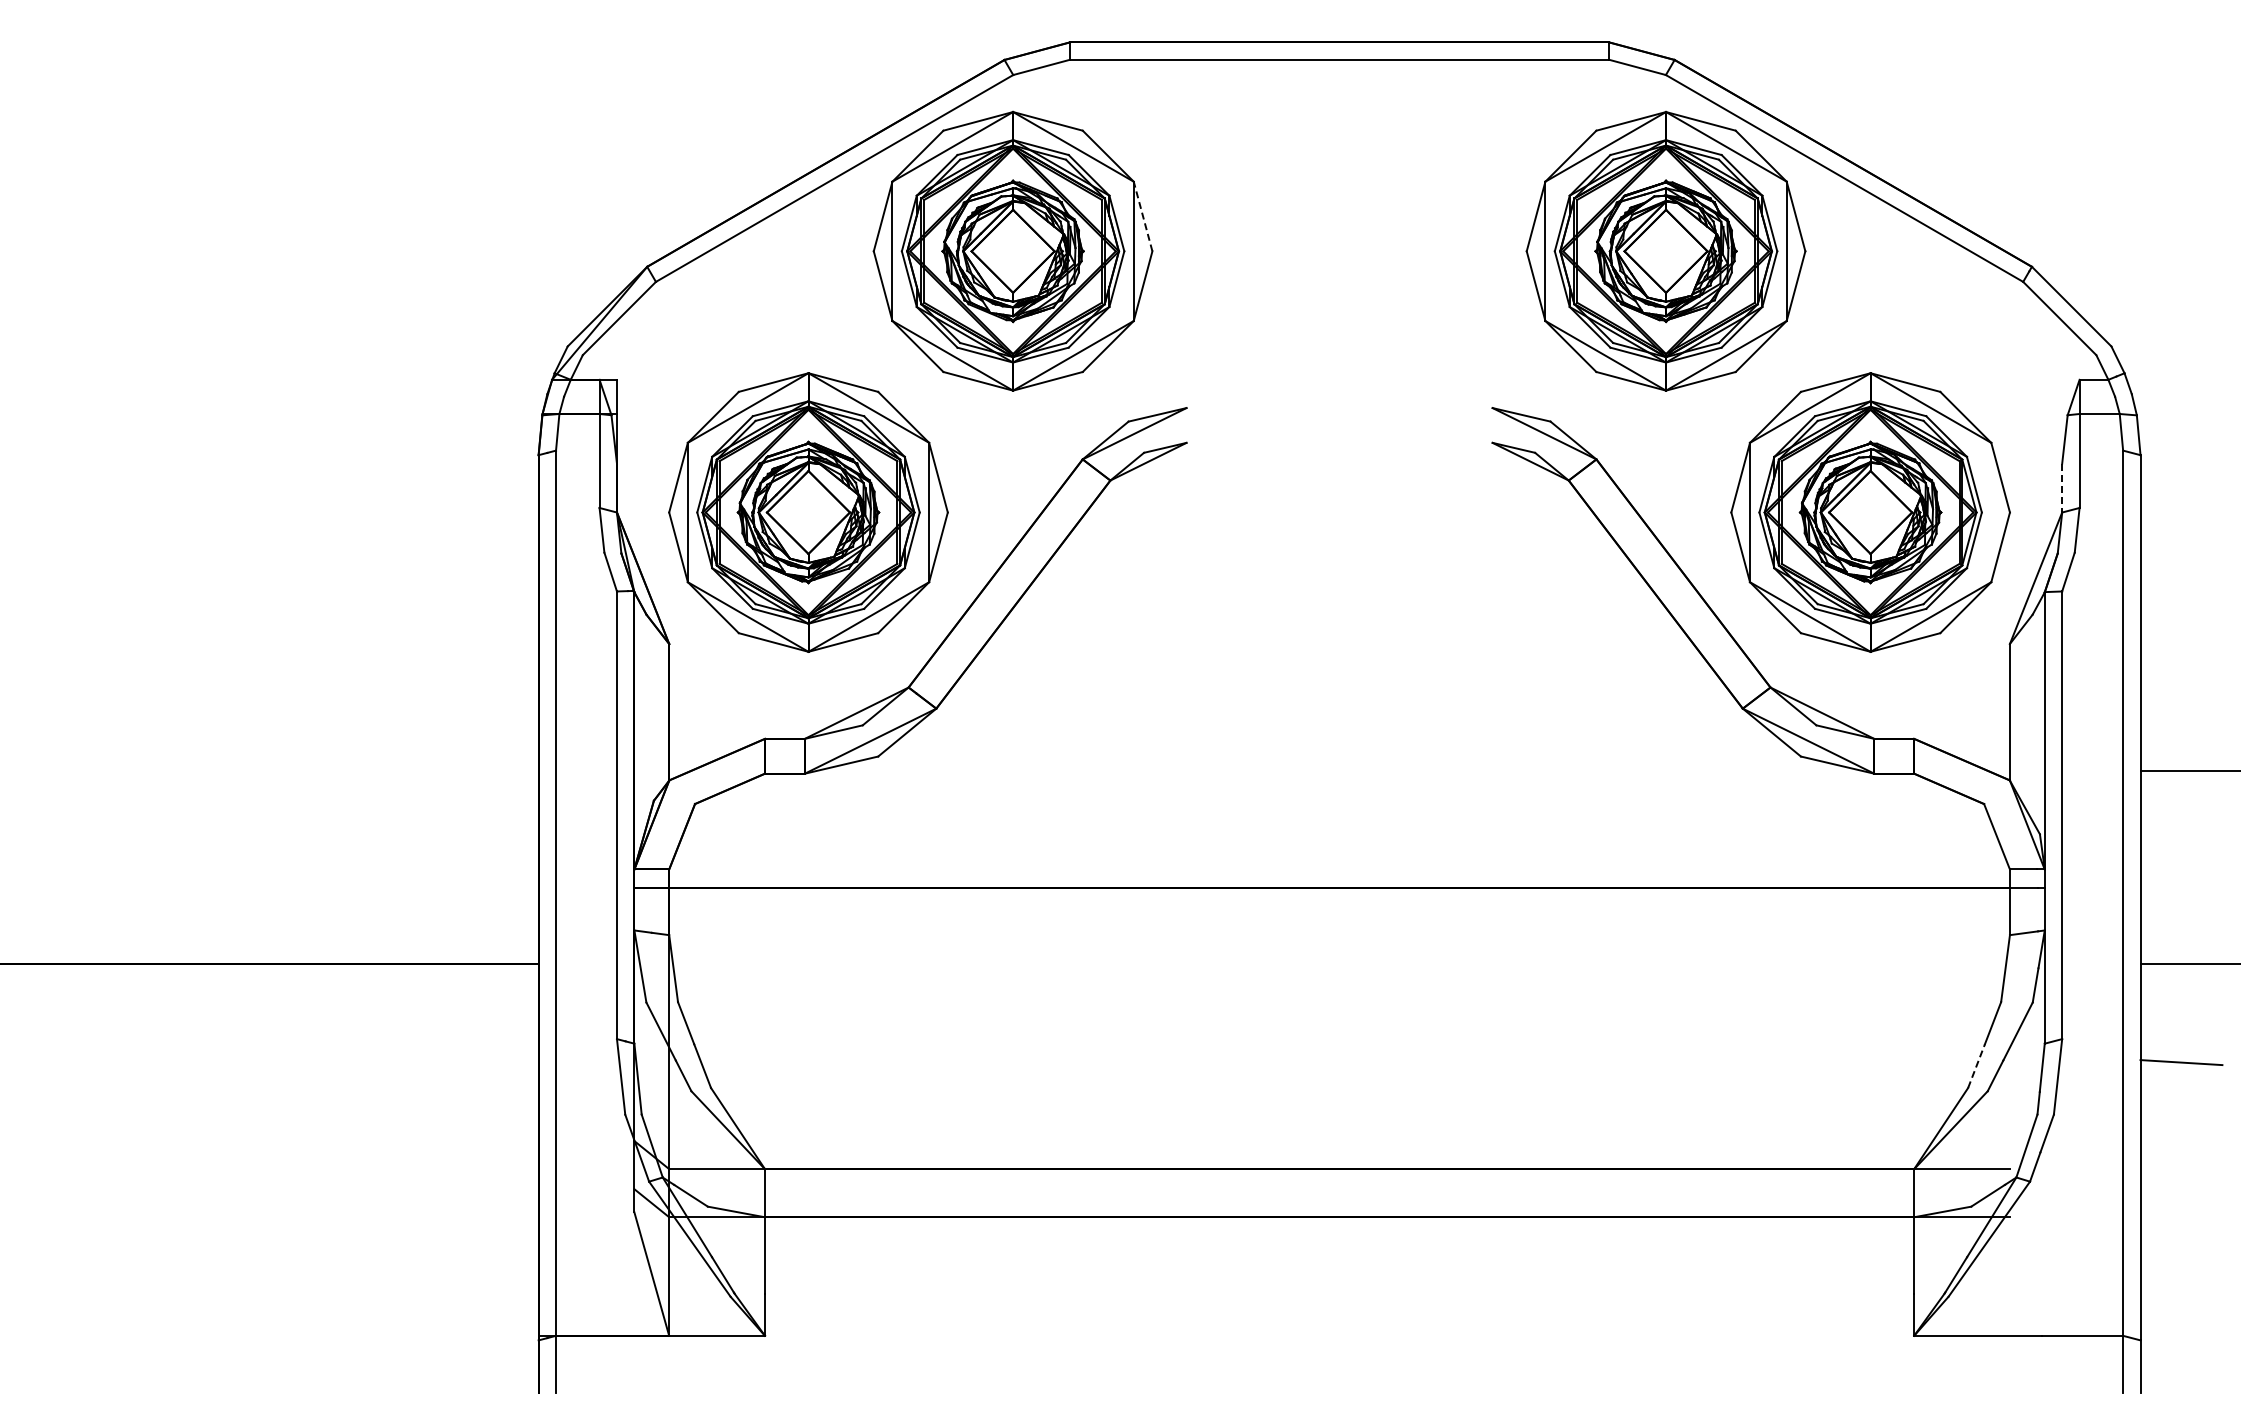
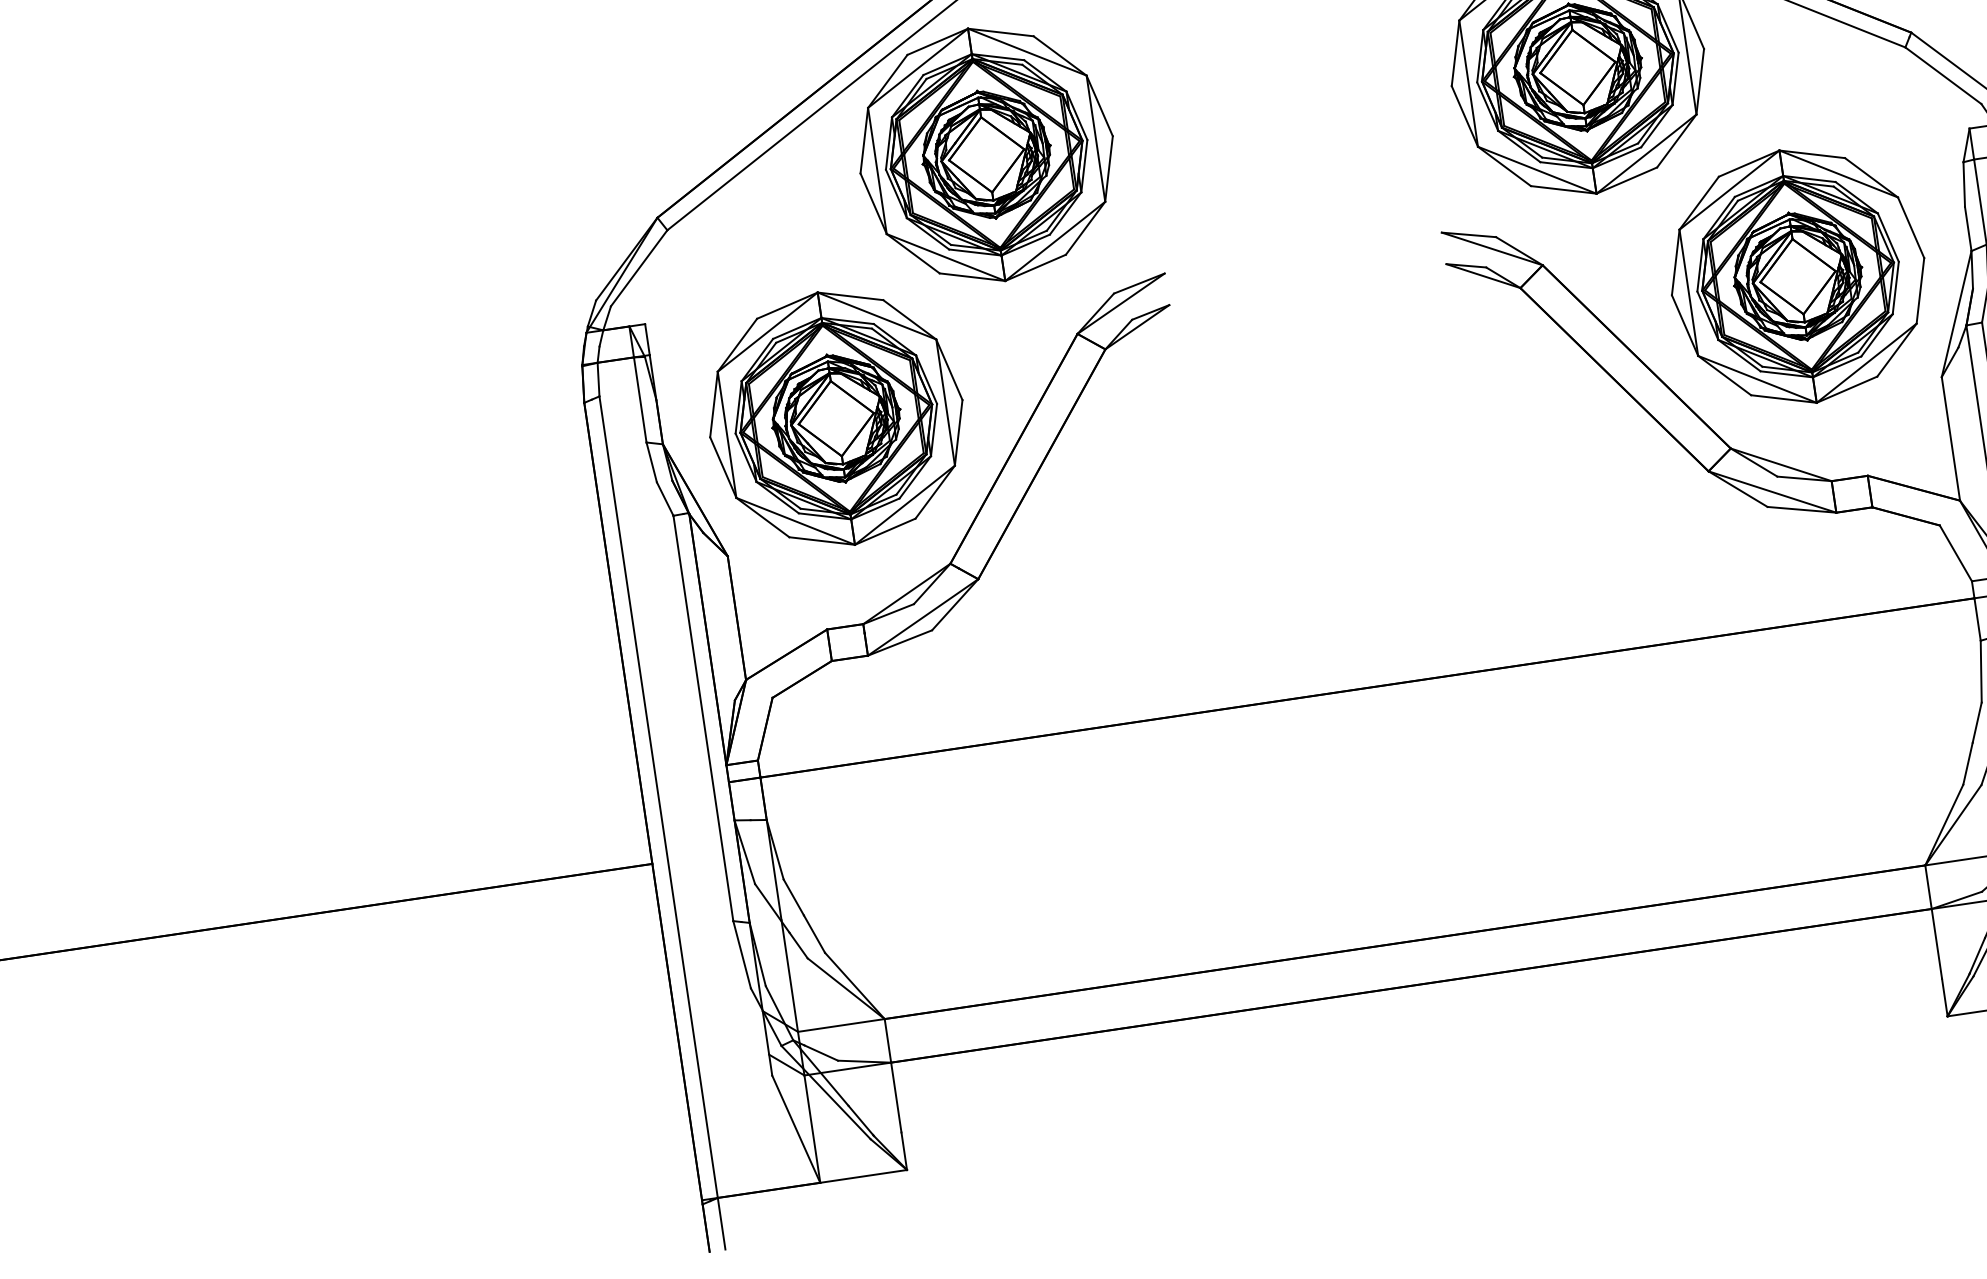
line: (1142, 216) -> (1099, 105), dashed -> solid
line: (2062, 488) -> (1968, 229), dashed -> solid
line: (1976, 1065) -> (1967, 763), dashed -> solid

